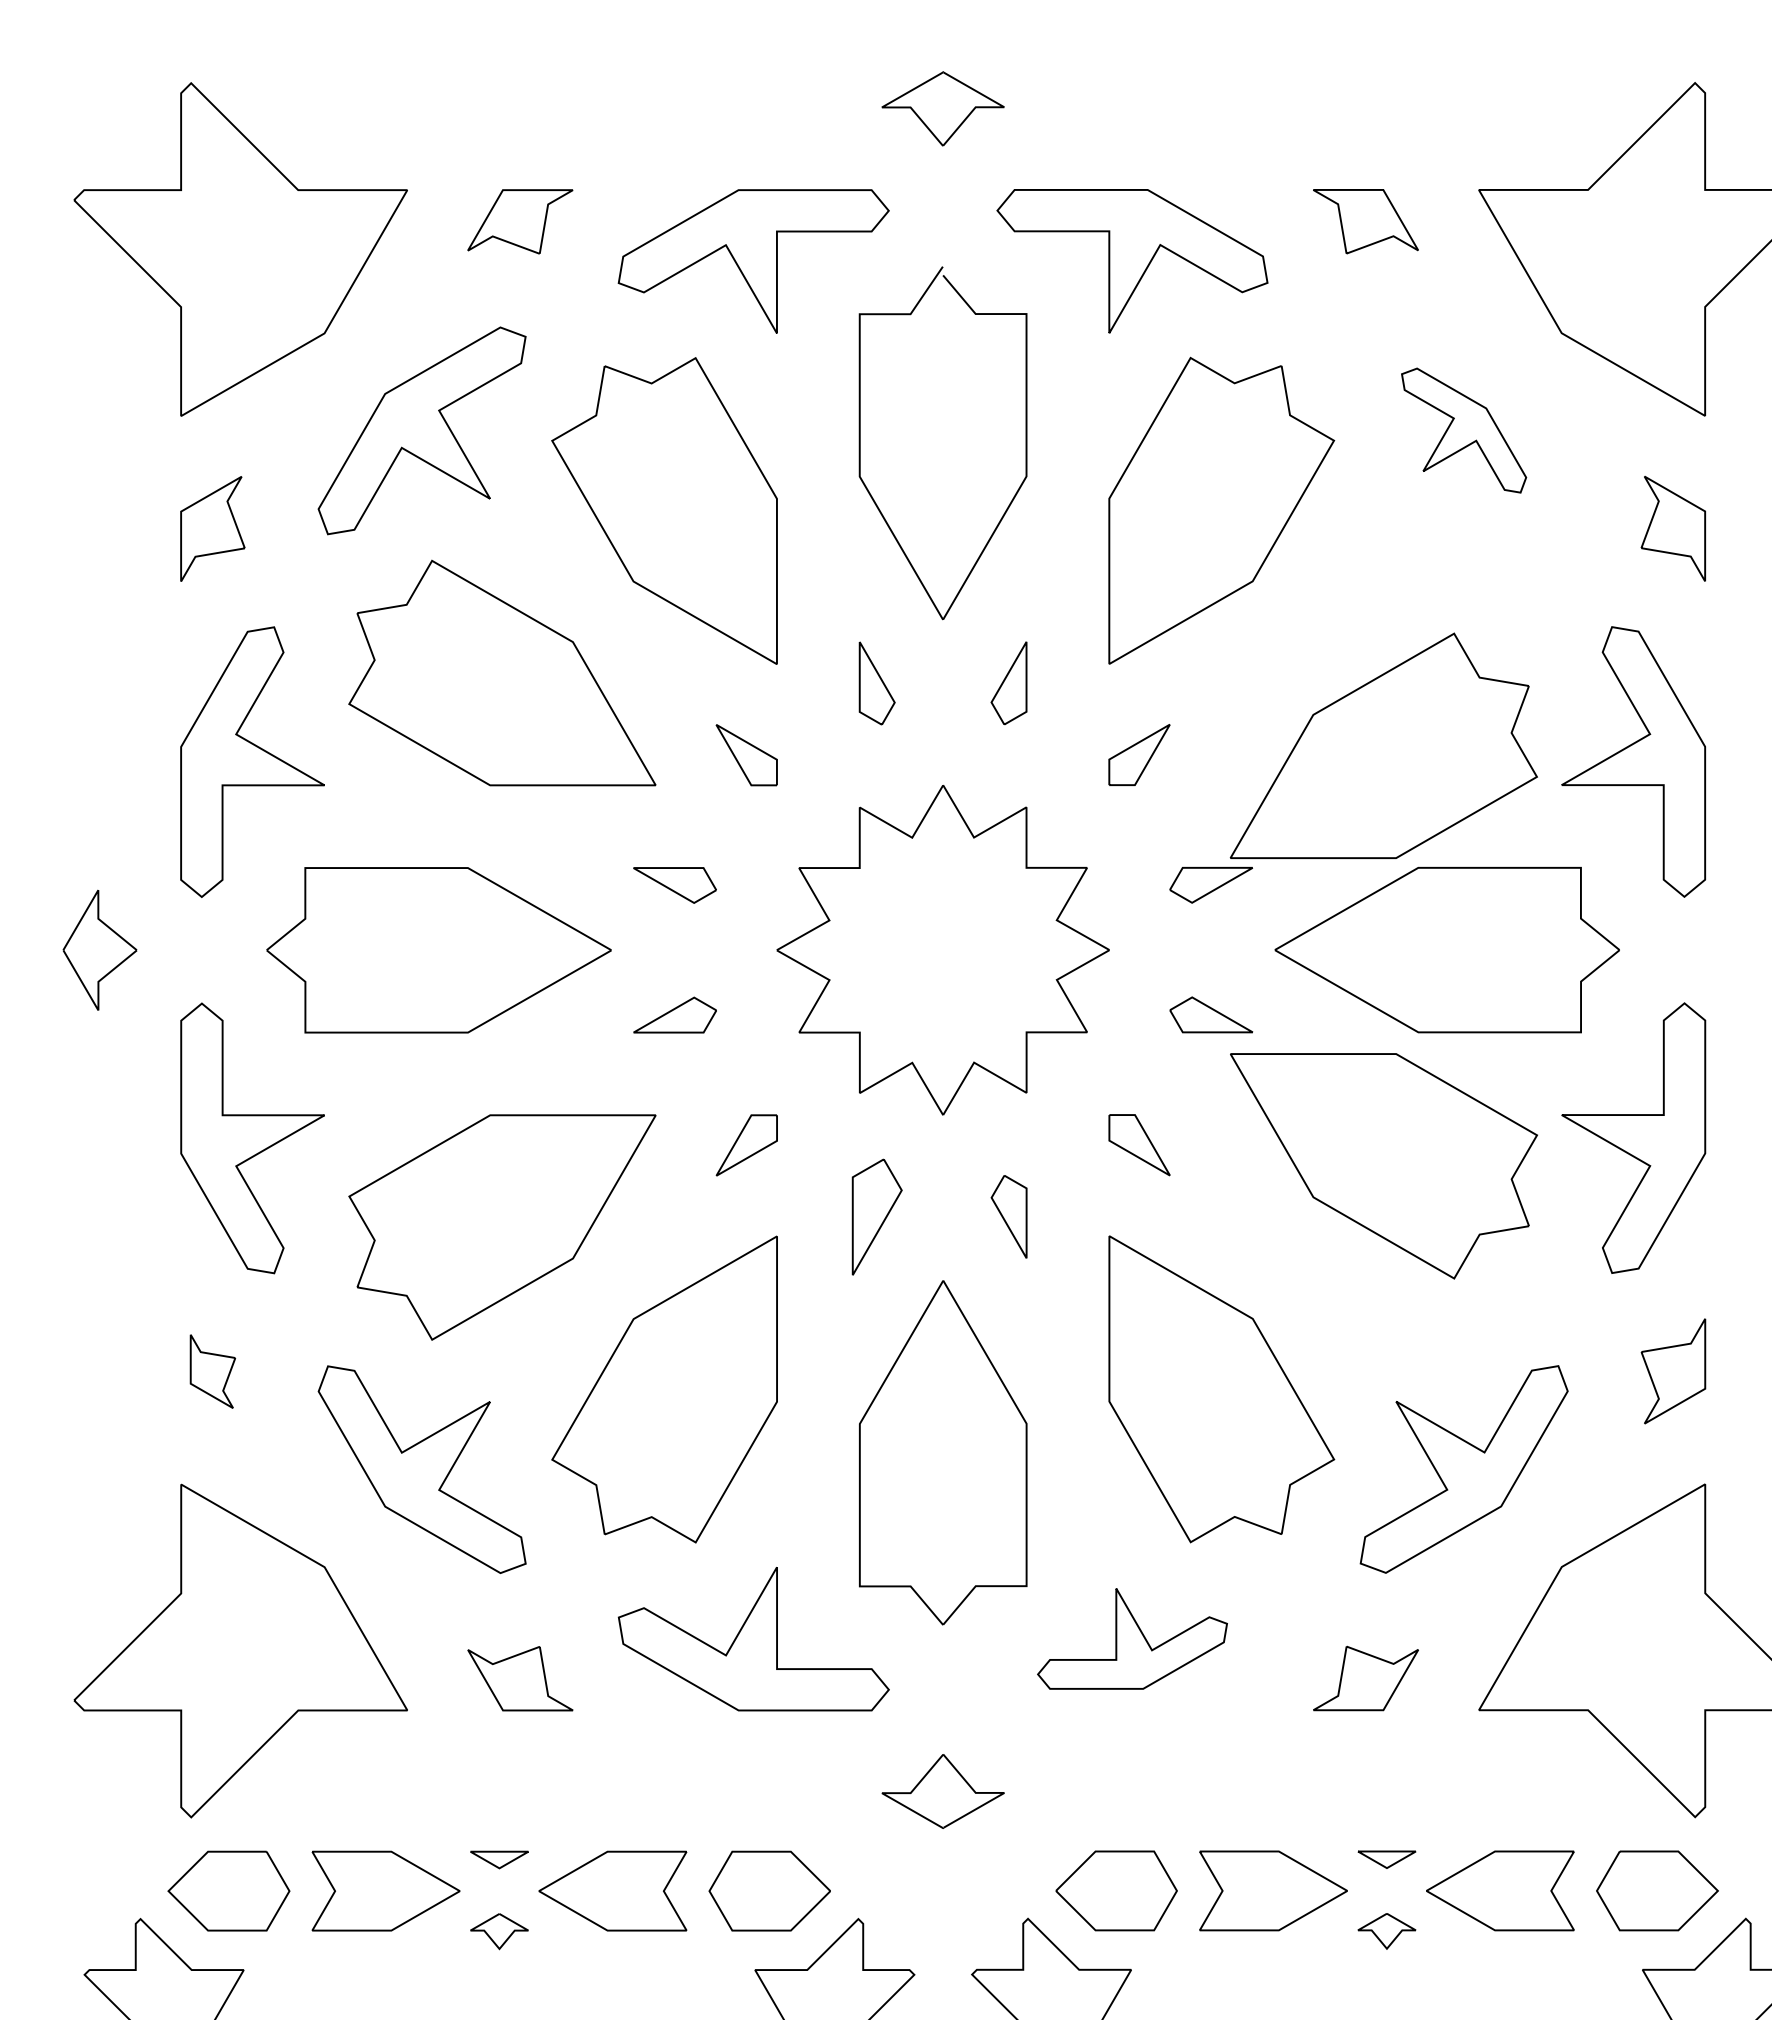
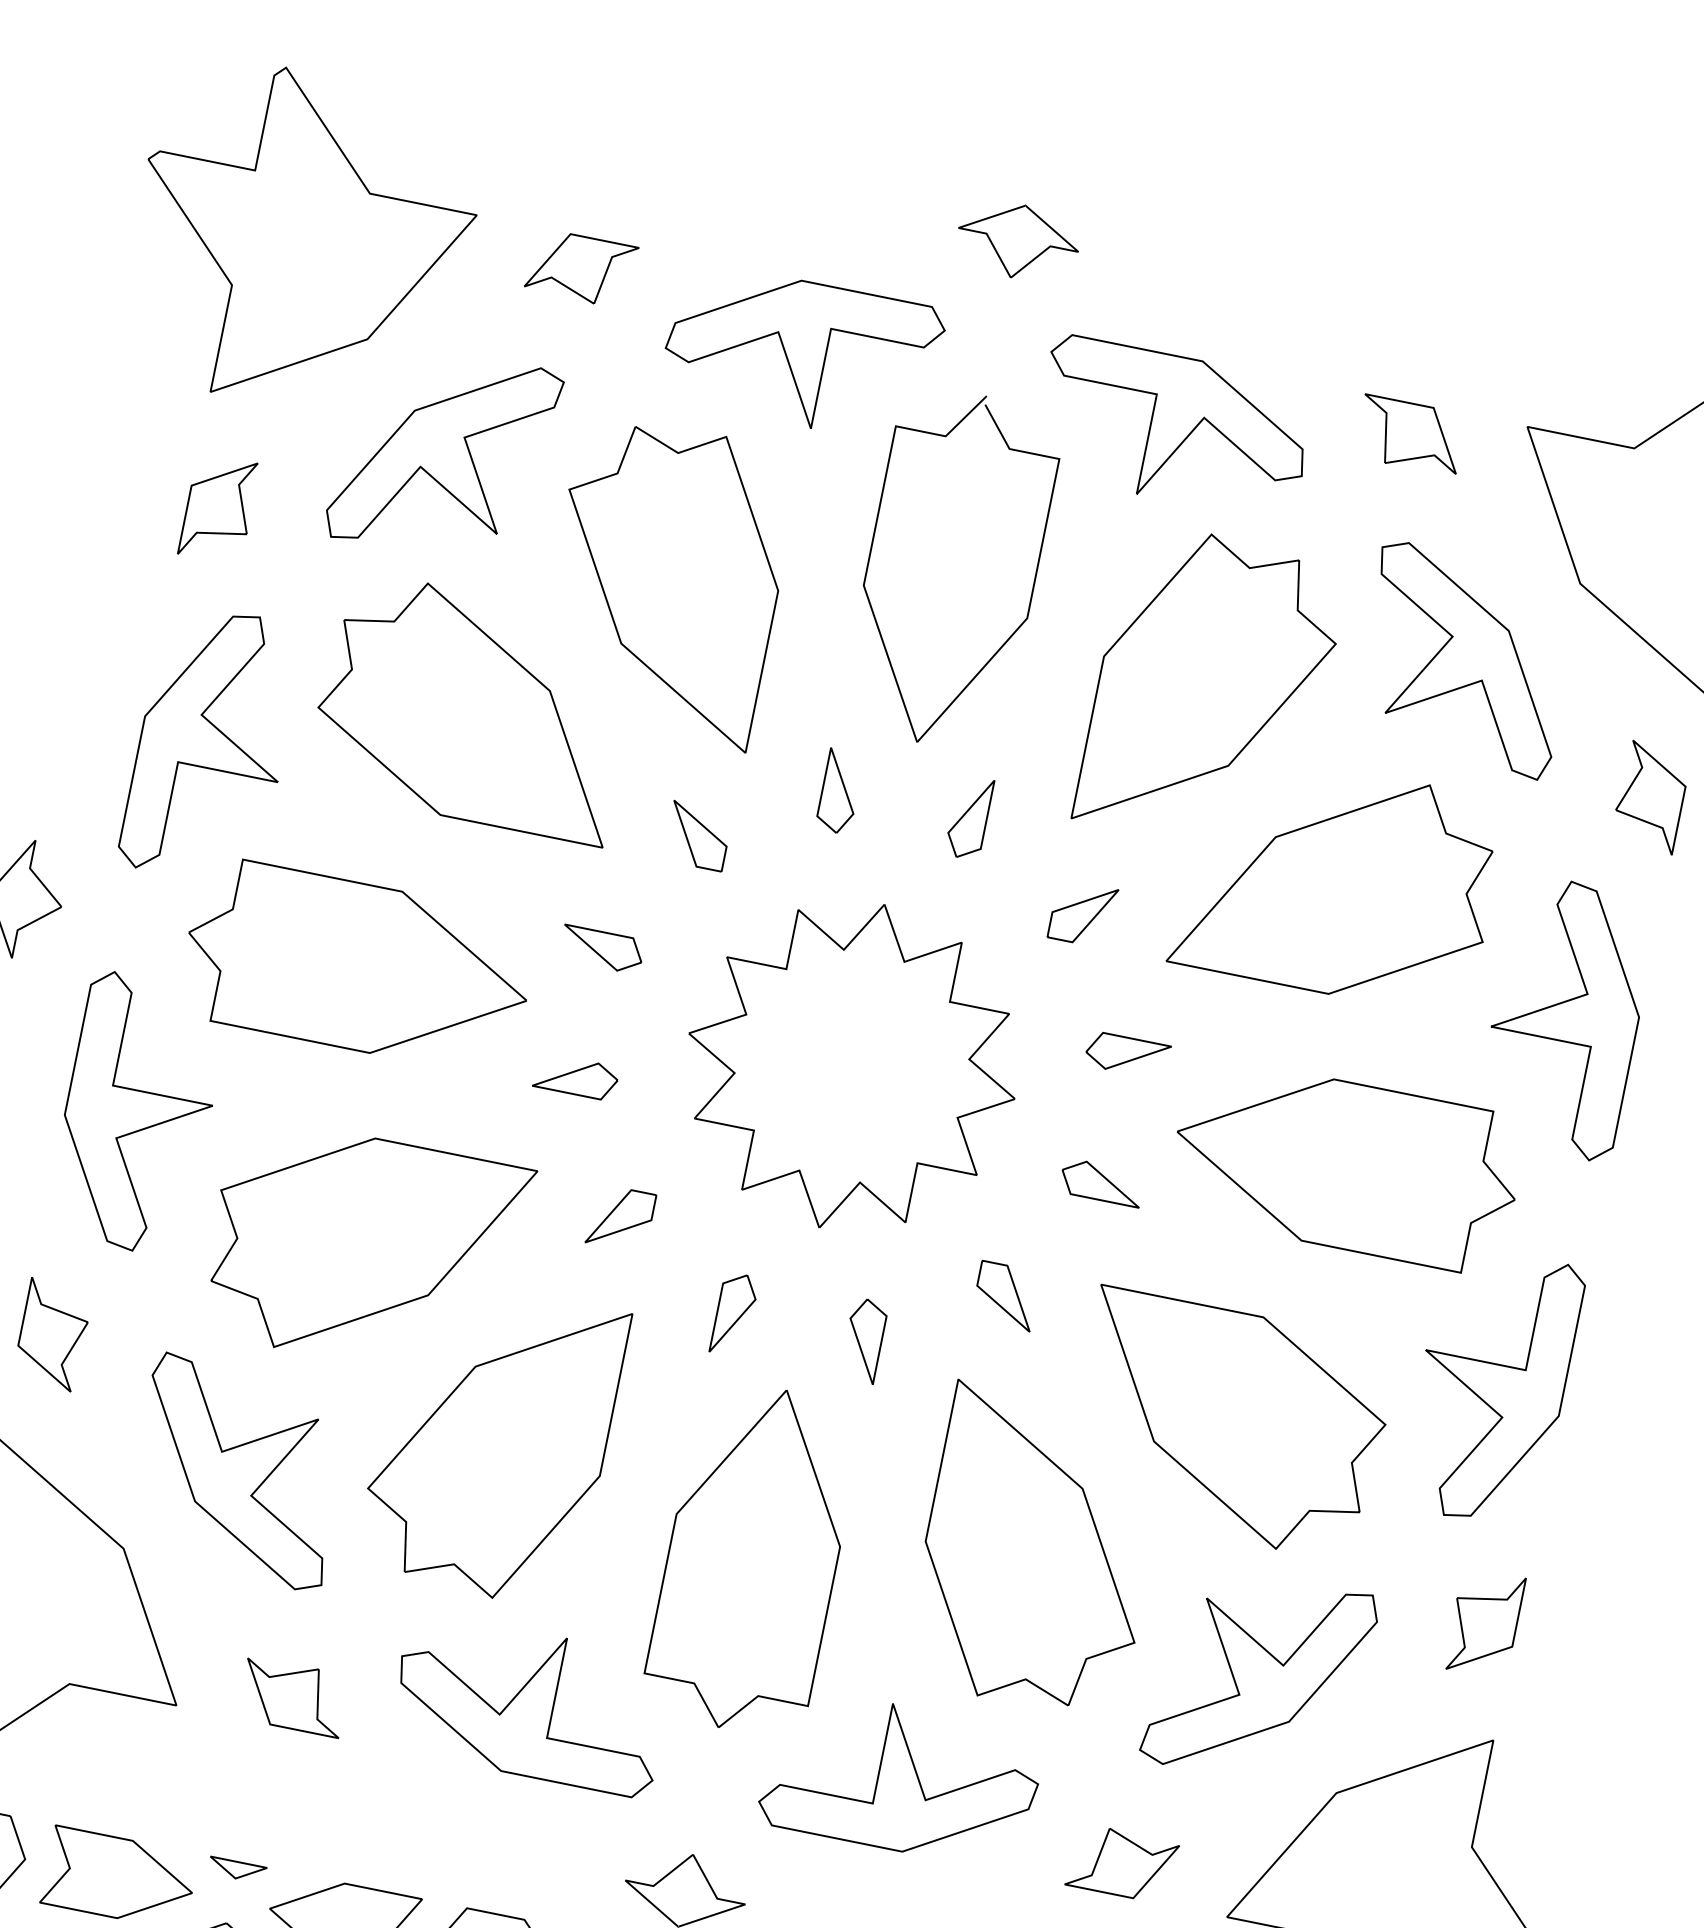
part: (1463, 430) -> (1464, 659), size x1.67
part: (1383, 745) -> (1338, 881), moved
part: (1383, 1166) -> (1228, 1425), moved
part: (877, 1216) -> (734, 1314), size x0.71
part: (212, 1371) -> (52, 1334), size x1.43
part: (1132, 1638) -> (901, 1778), size x1.43

